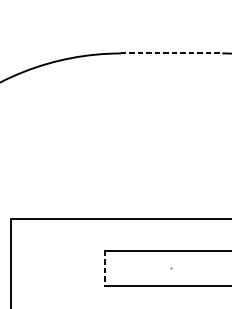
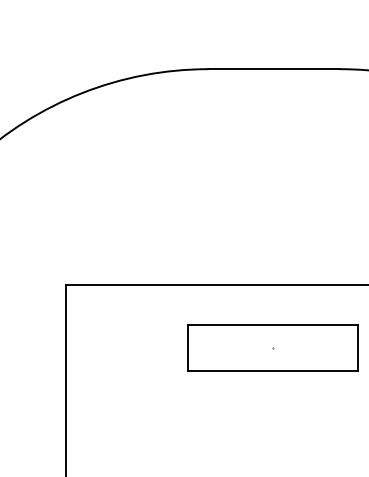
line: (171, 53) -> (274, 69), dashed -> solid
line: (104, 268) -> (187, 348), dashed -> solid

